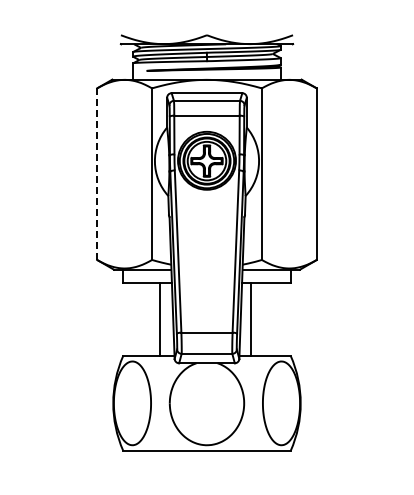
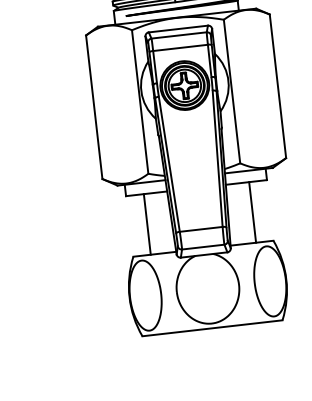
line: (97, 174) -> (94, 107), dashed -> solid
line: (160, 319) -> (147, 224), moved
line: (250, 319) -> (252, 212), moved

